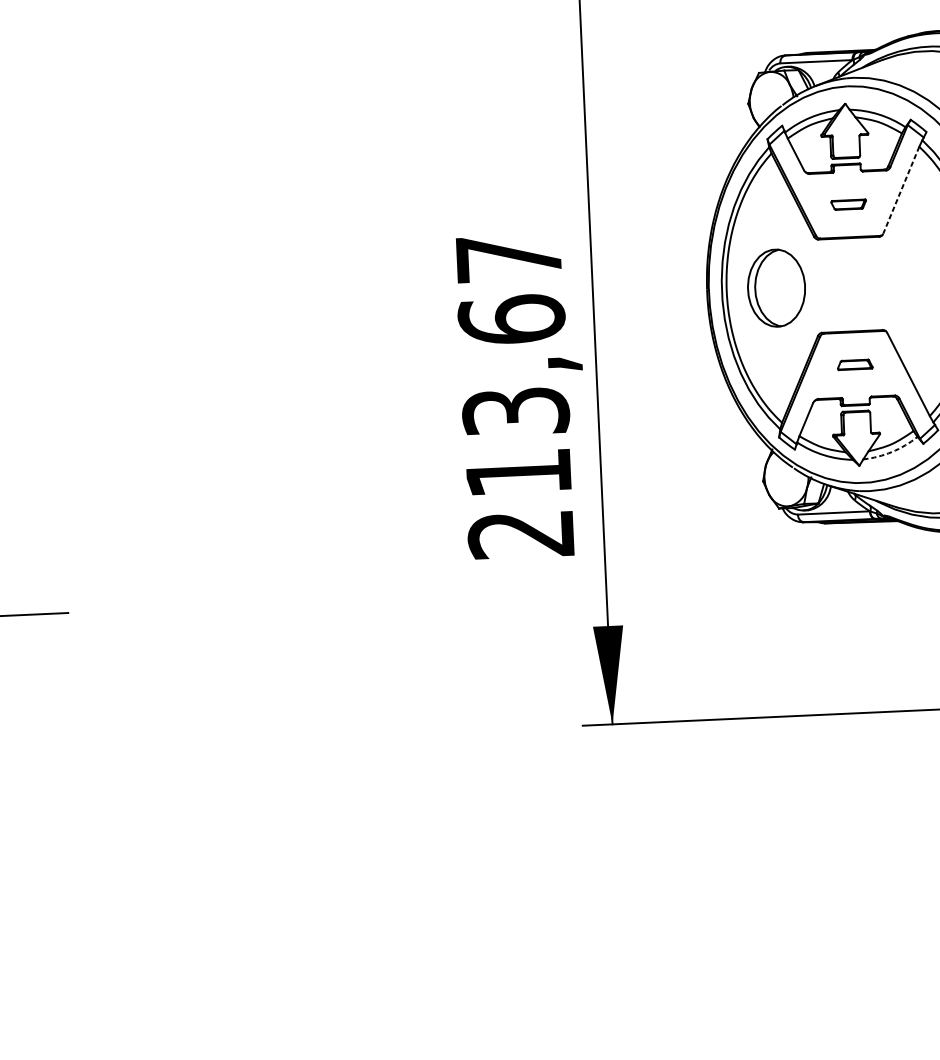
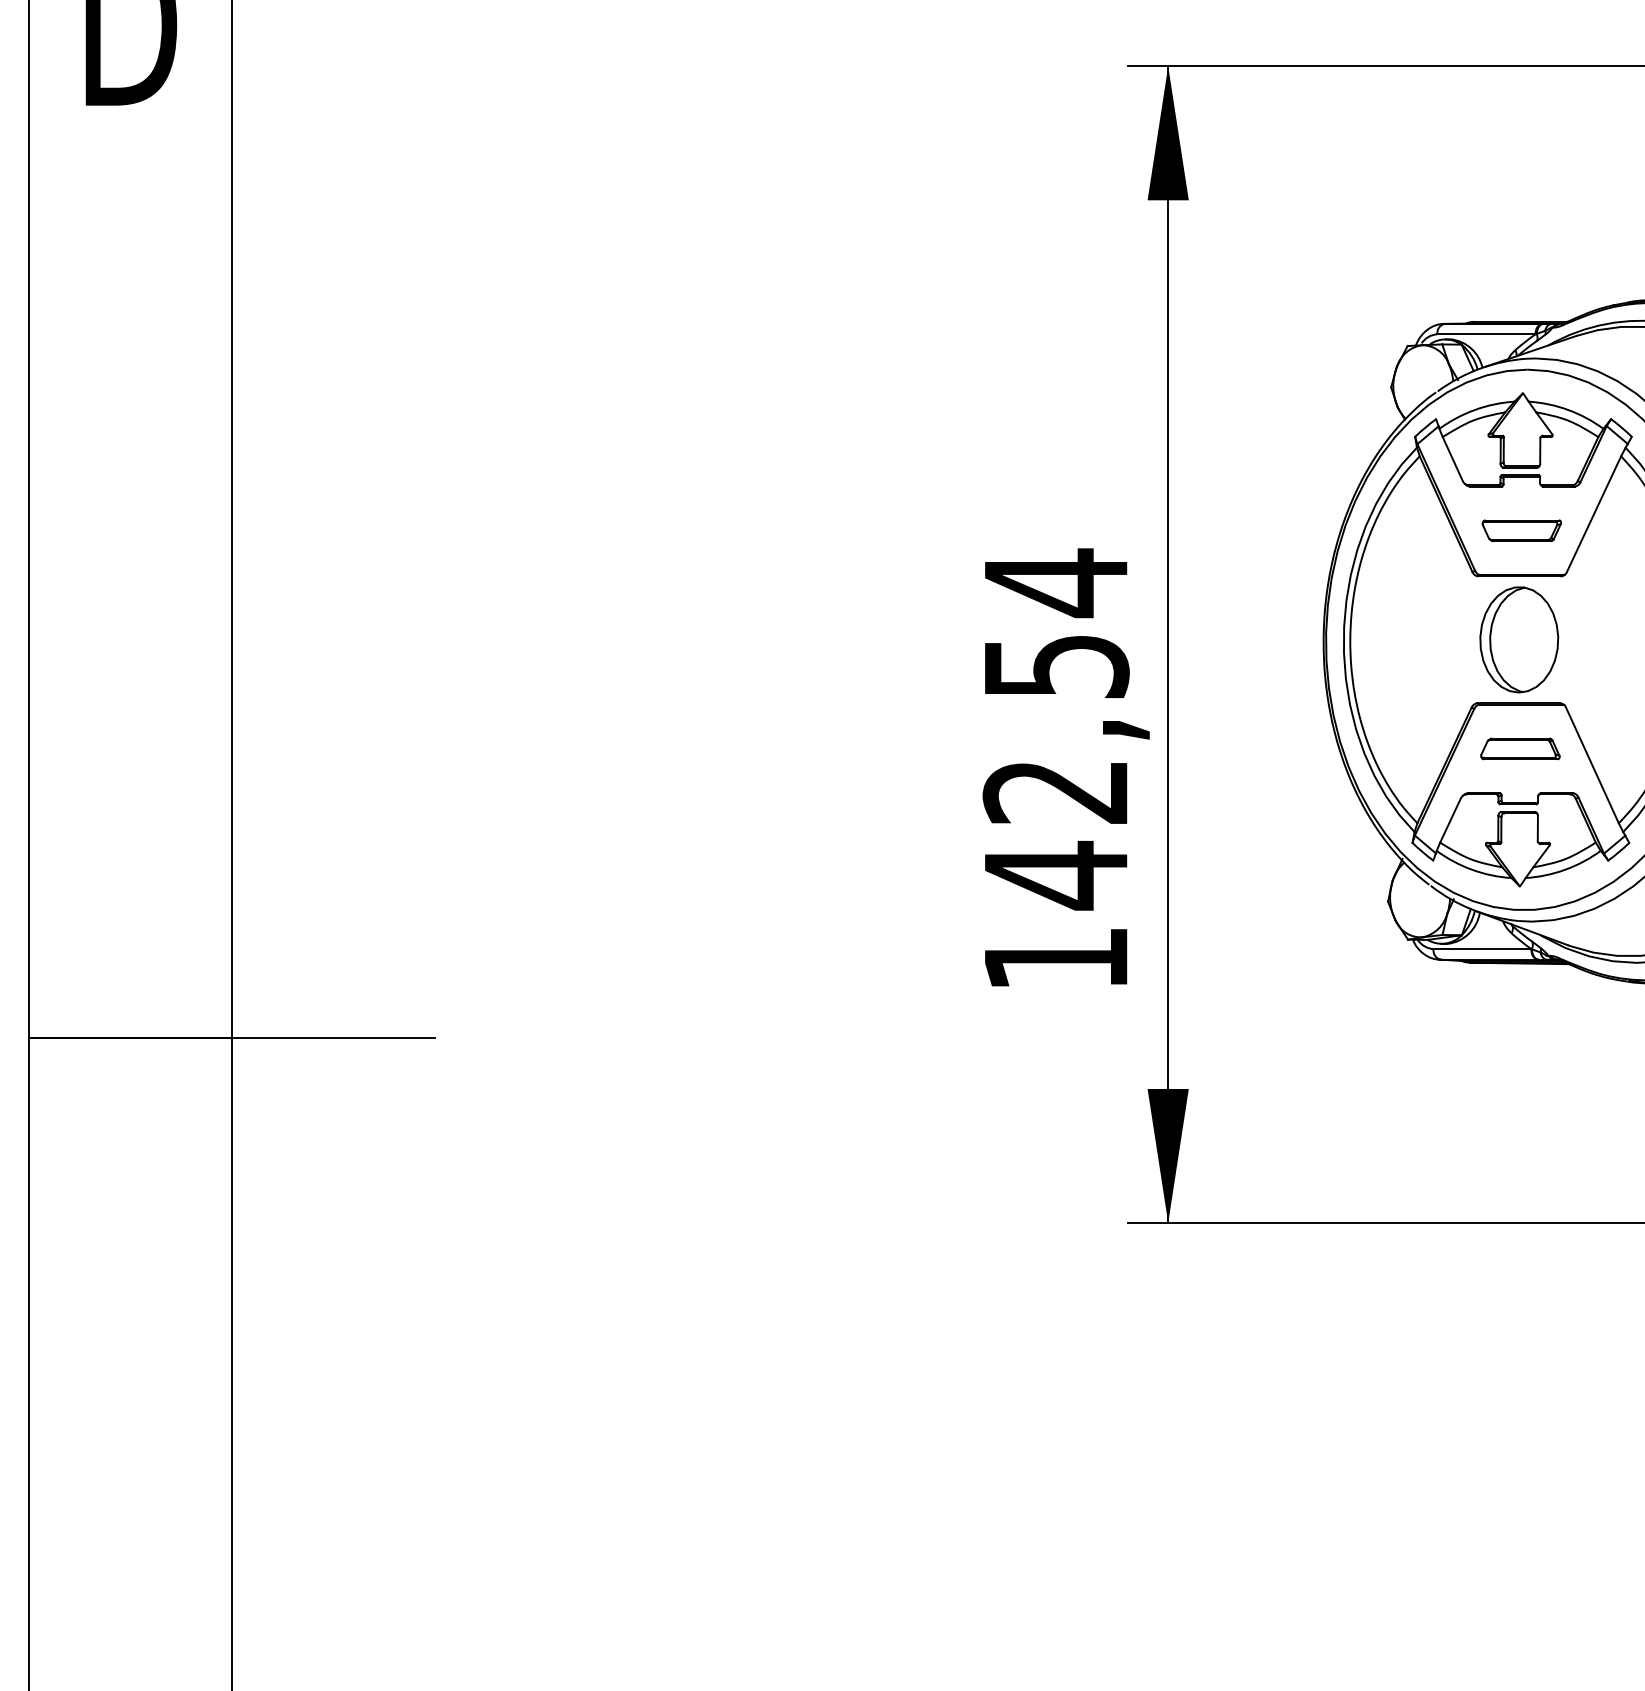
line: (901, 190) -> (1594, 514), dashed -> solid
part: (848, 204) -> (1521, 530), size x1.67
part: (776, 287) -> (1519, 639), moved
part: (855, 364) -> (1520, 748), size x1.67
text: (514, 395) -> (1055, 769), 213,67 -> 142,54
arc: (892, 451) -> (1565, 869), dashed -> solid

